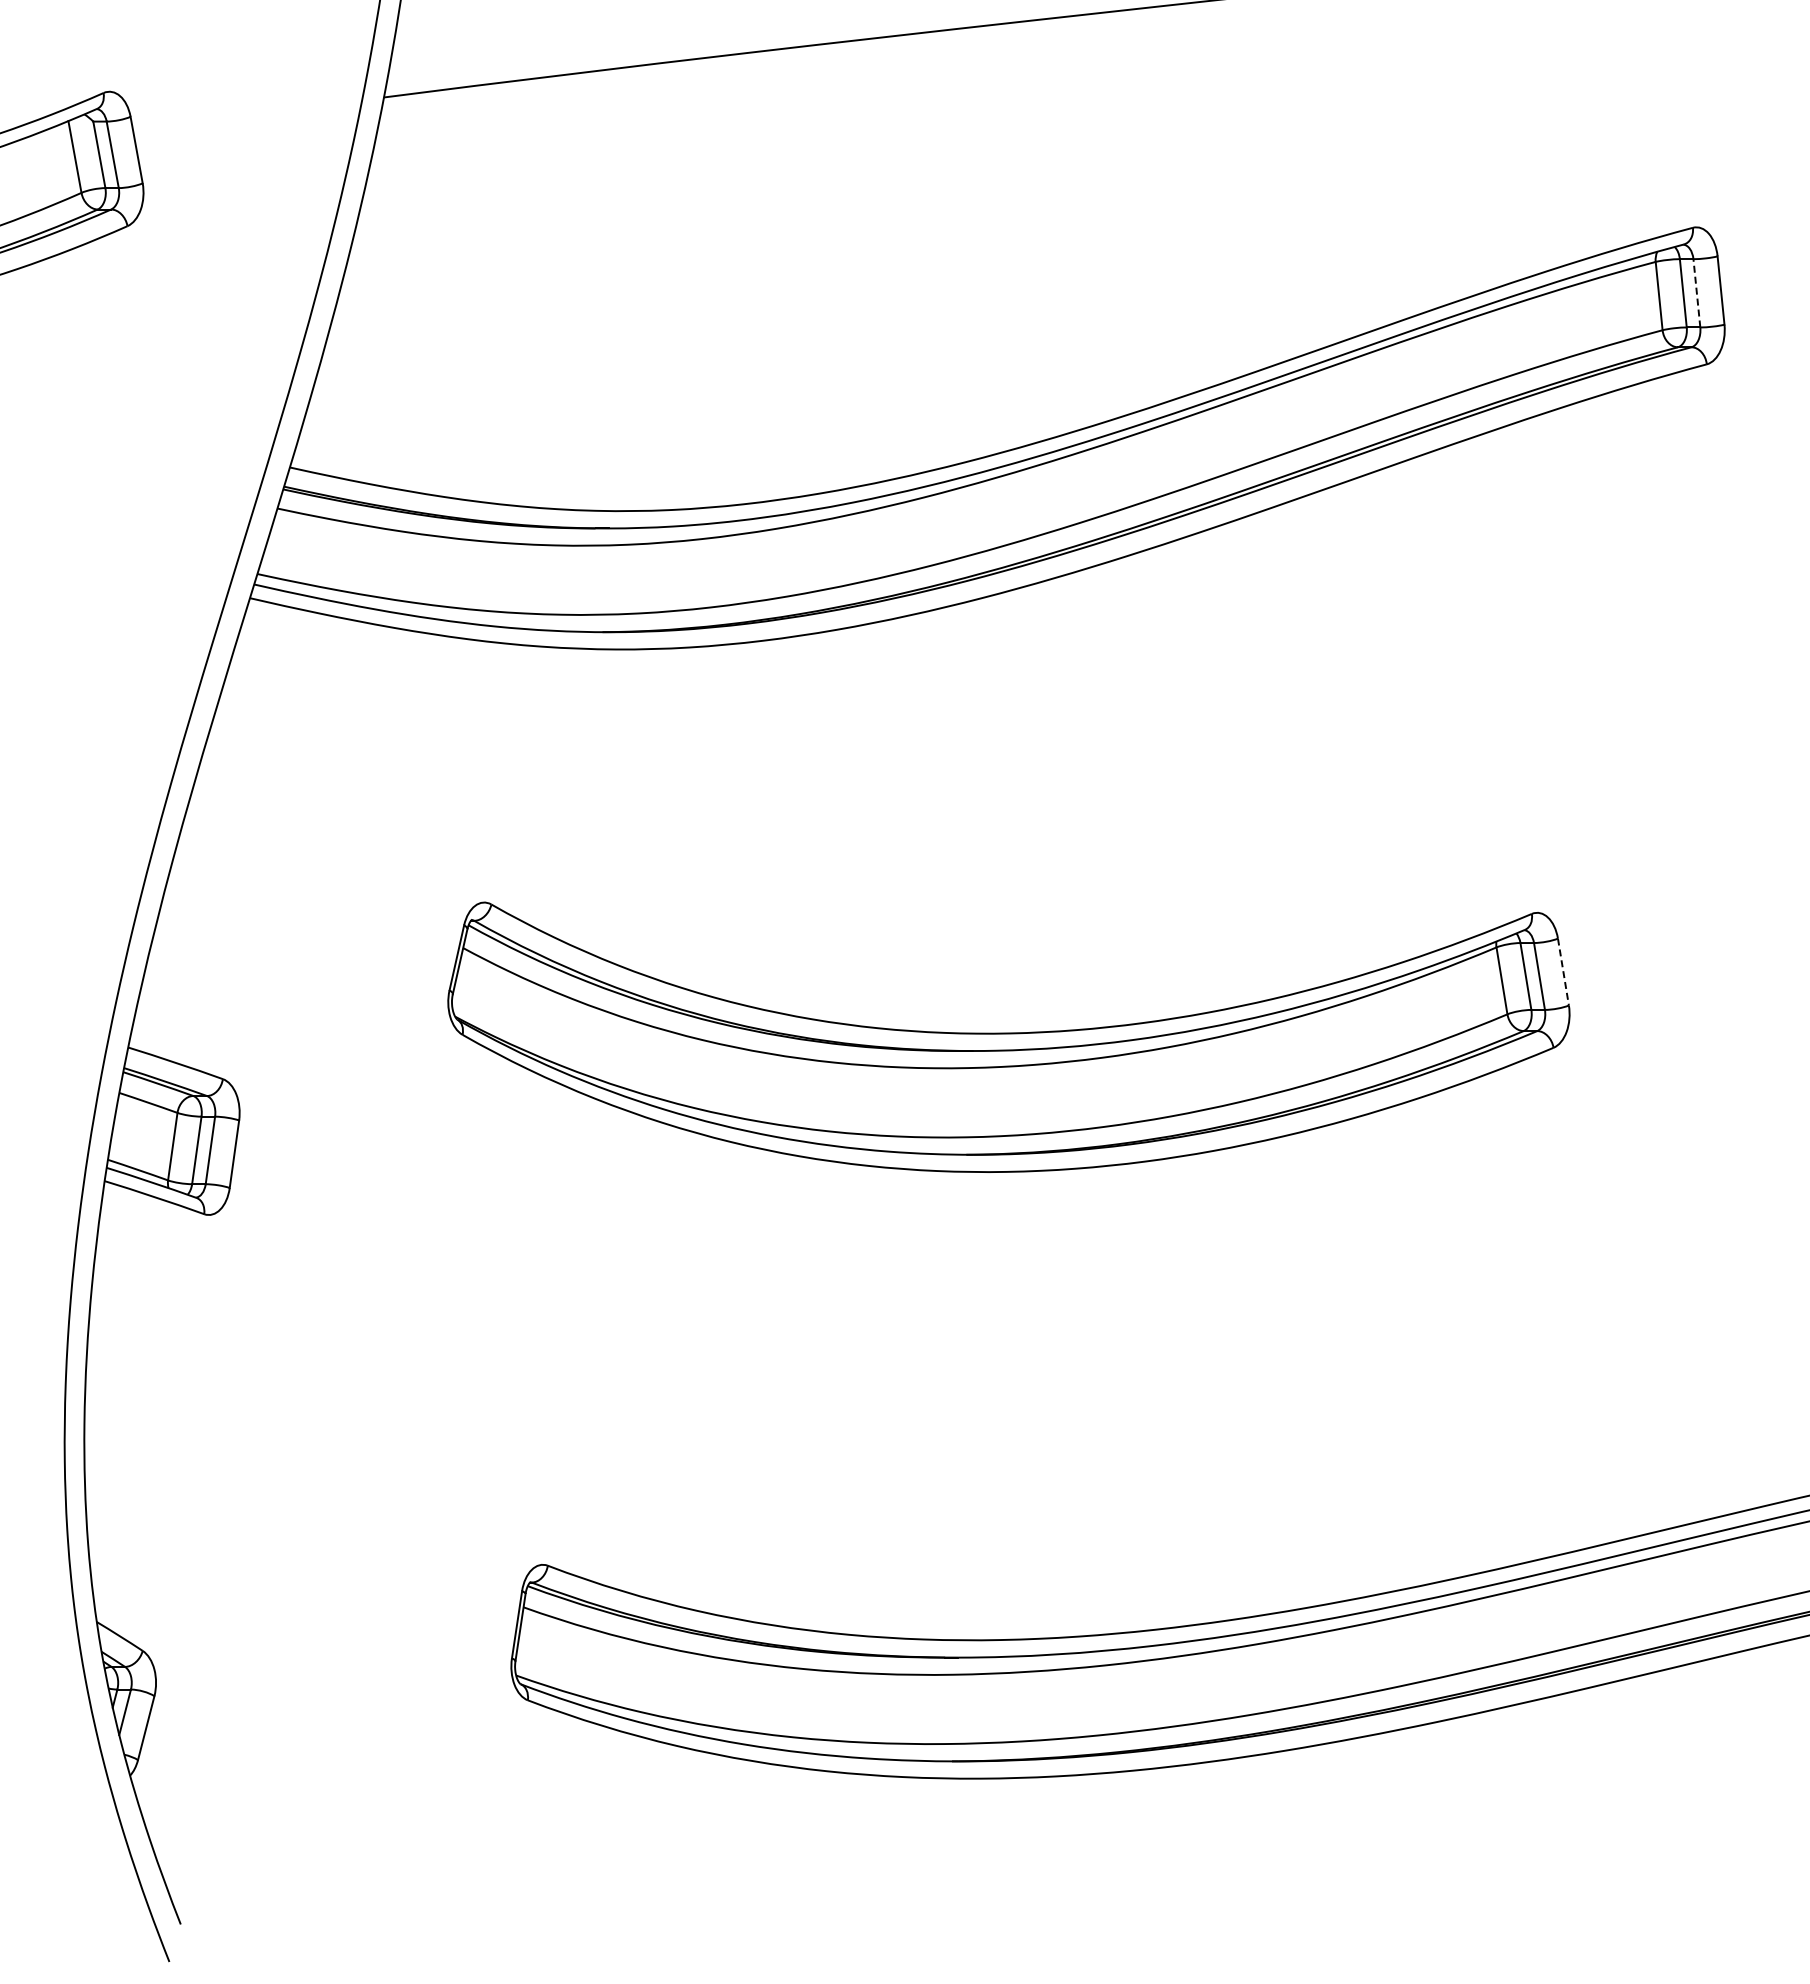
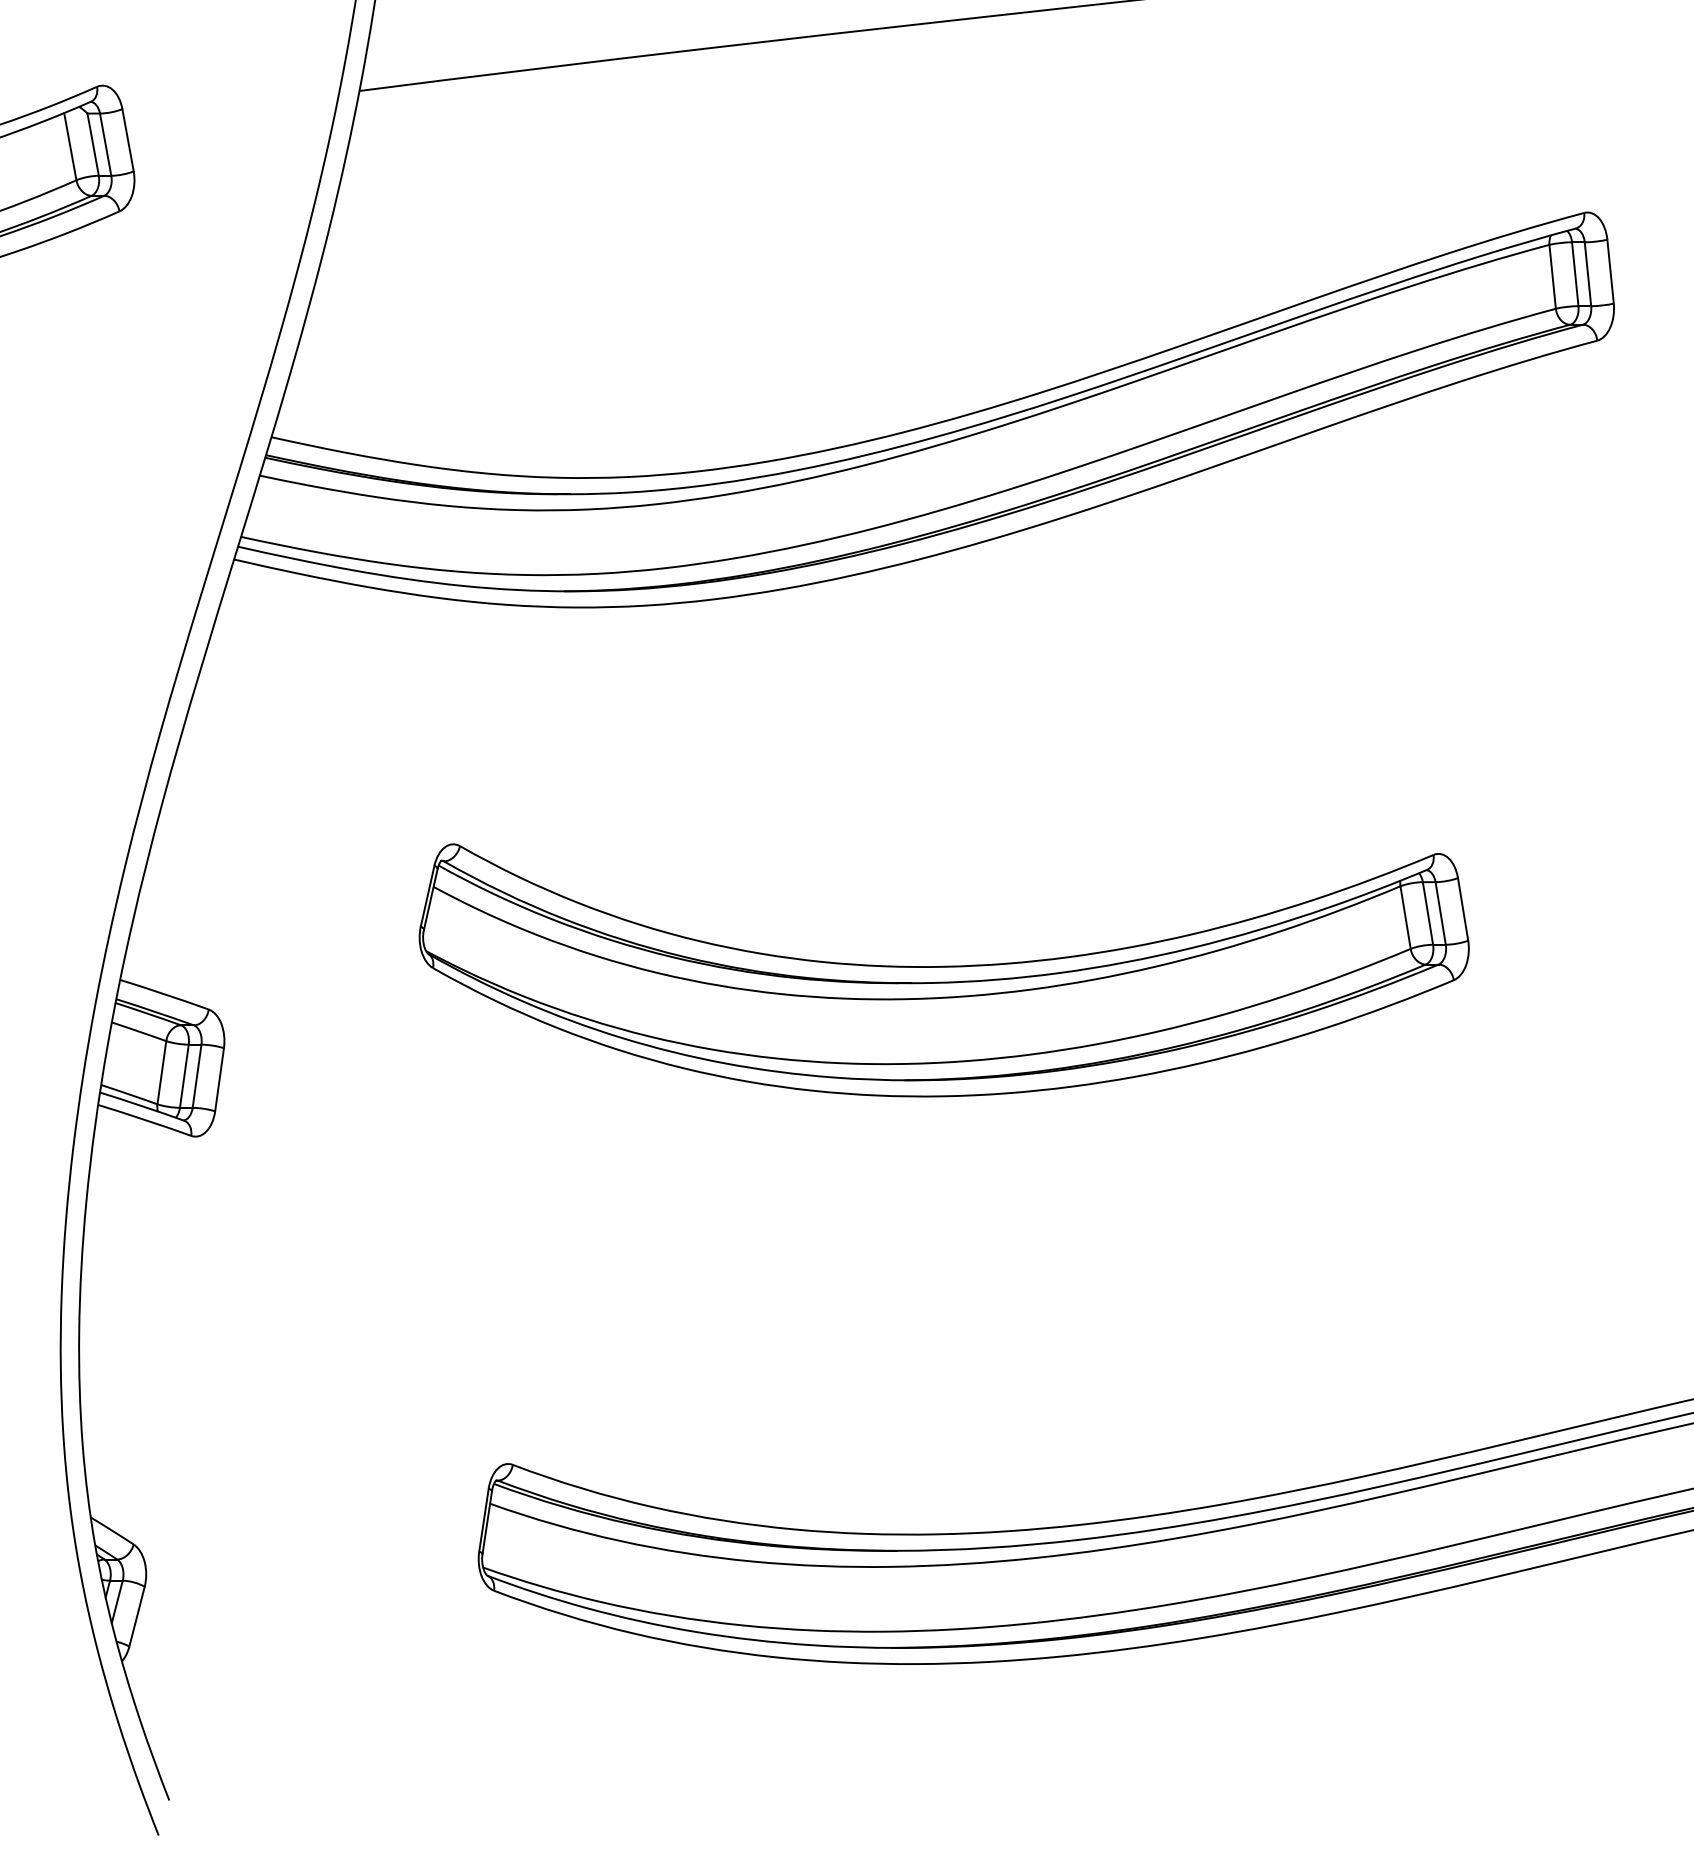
line: (1696, 292) -> (1587, 273), dashed -> solid
line: (1563, 972) -> (1463, 909), dashed -> solid

